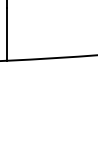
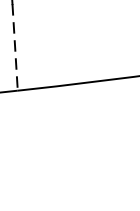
line: (6, 34) -> (14, 47), solid -> dashed

